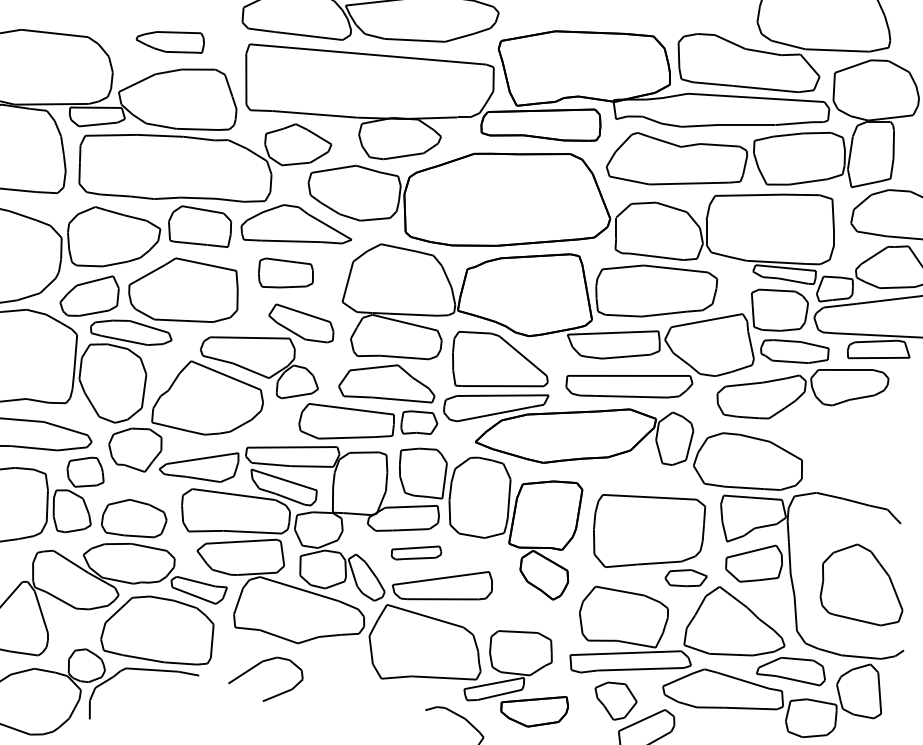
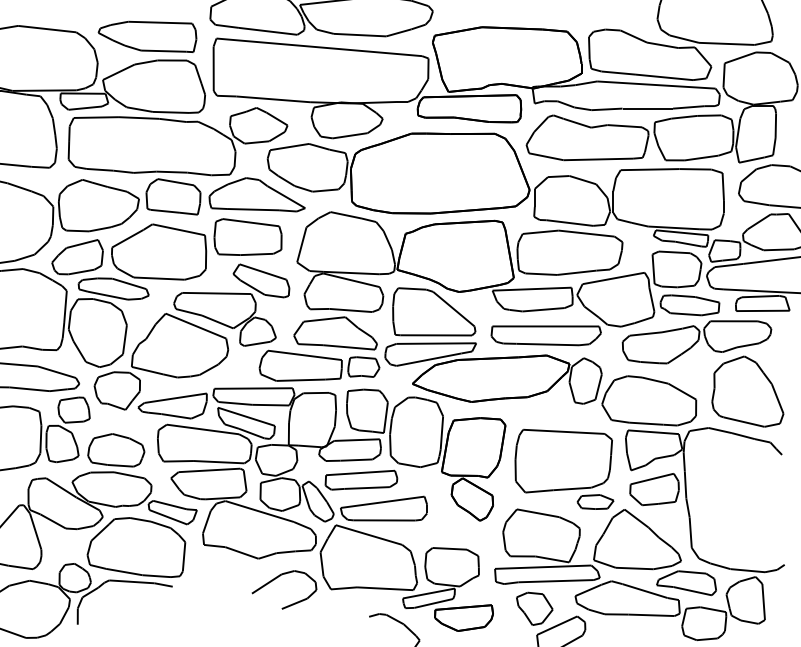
part: (170, 42) -> (147, 36), size x1.67
part: (285, 272) -> (247, 236), size x1.43
part: (416, 552) -> (361, 479), size x1.67
part: (861, 584) -> (747, 391), moved
curve: (258, 665) -> (278, 577), moved

